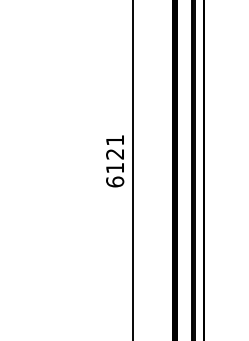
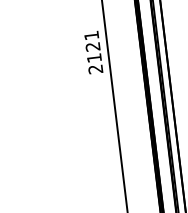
text: (115, 181) -> (95, 68), 6121 -> 2121

